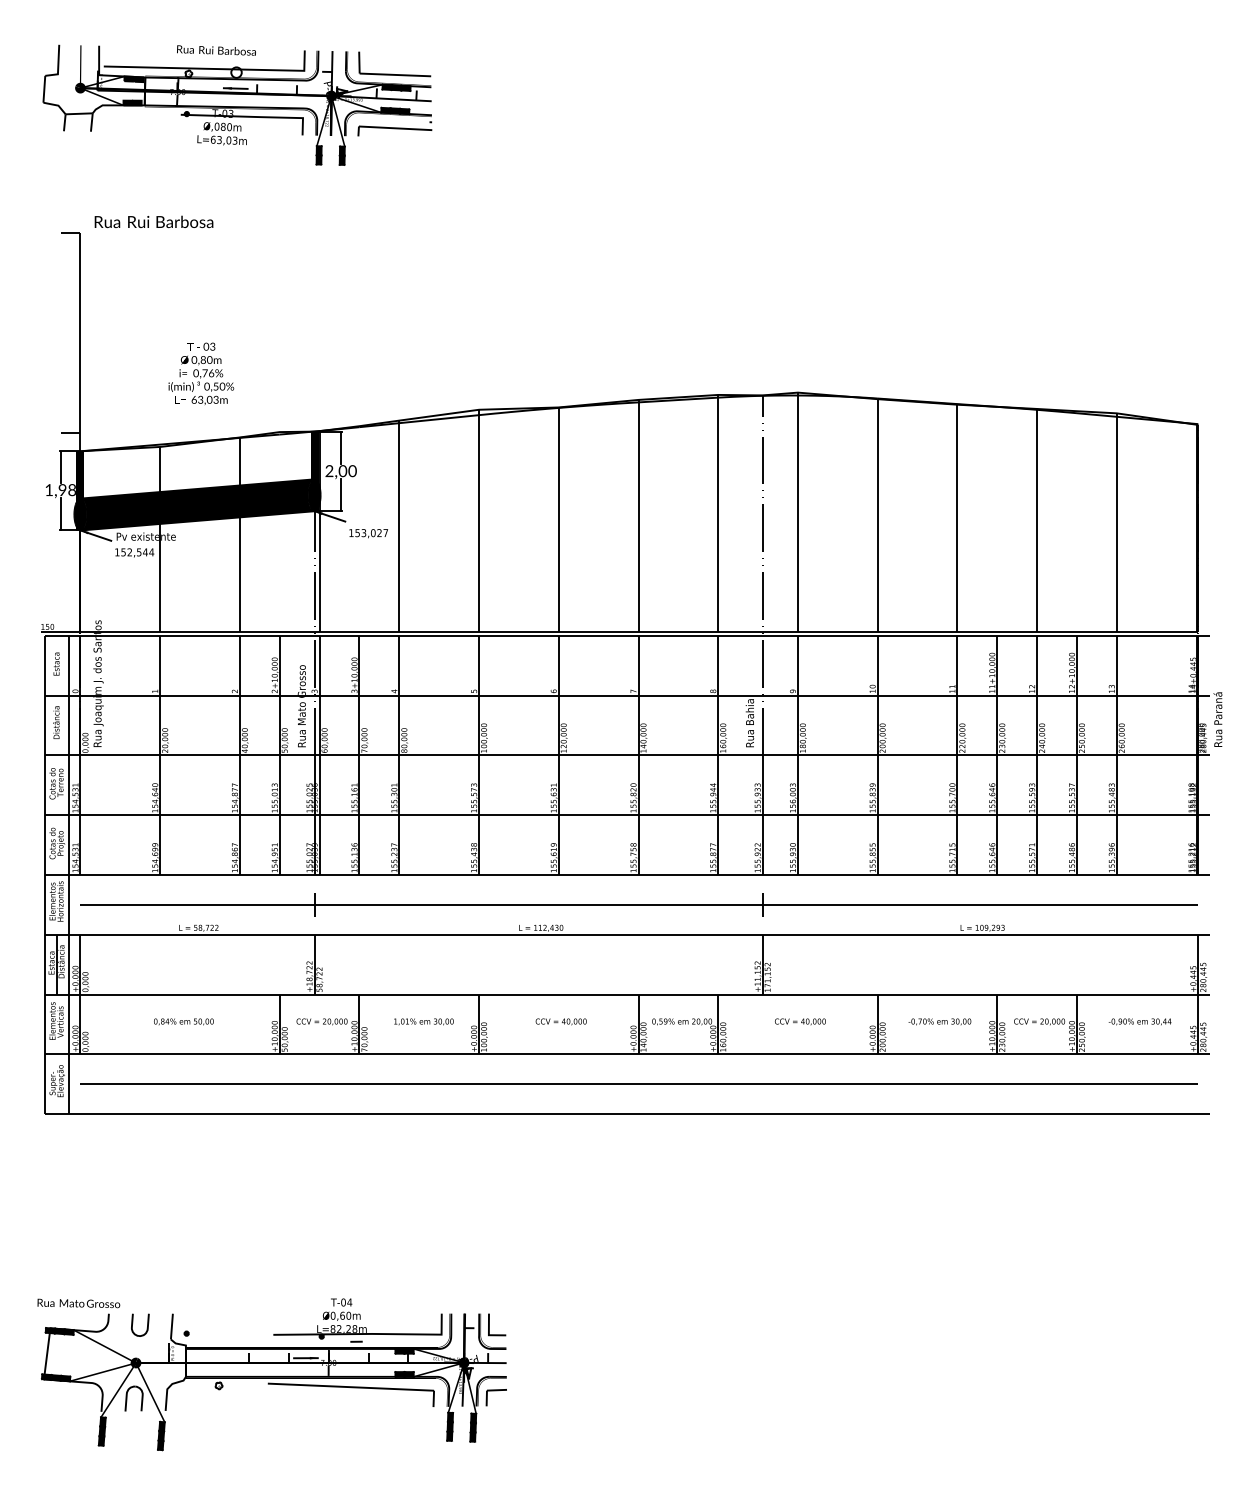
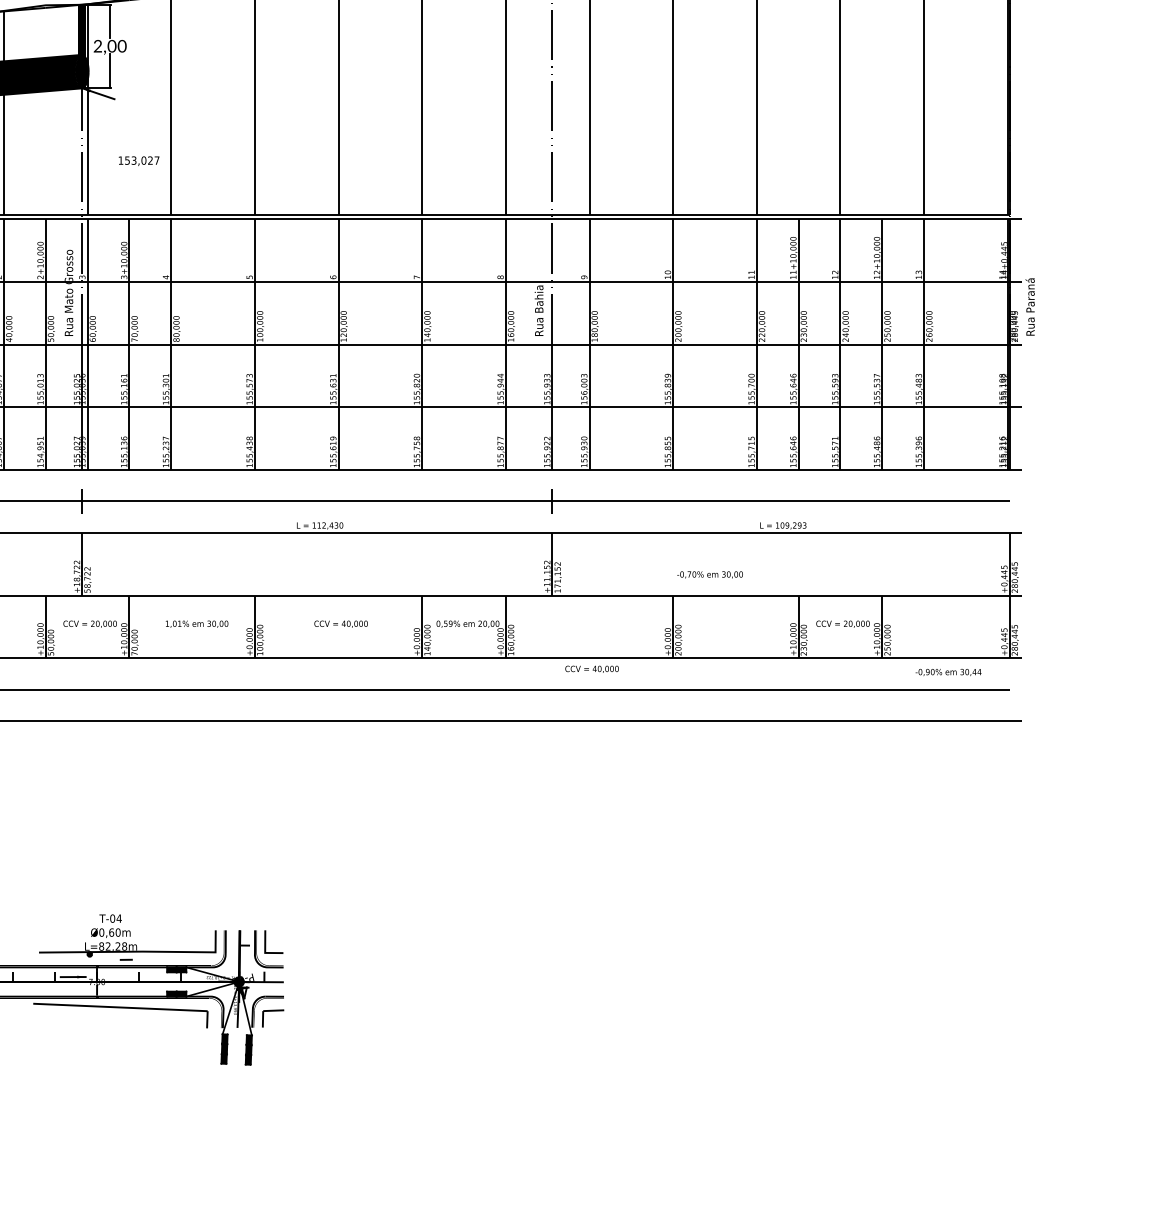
text: (368, 533) -> (138, 161), moved
text: (800, 1021) -> (592, 668), moved
text: (939, 1021) -> (709, 574), moved
text: (1139, 1021) -> (947, 672), moved

